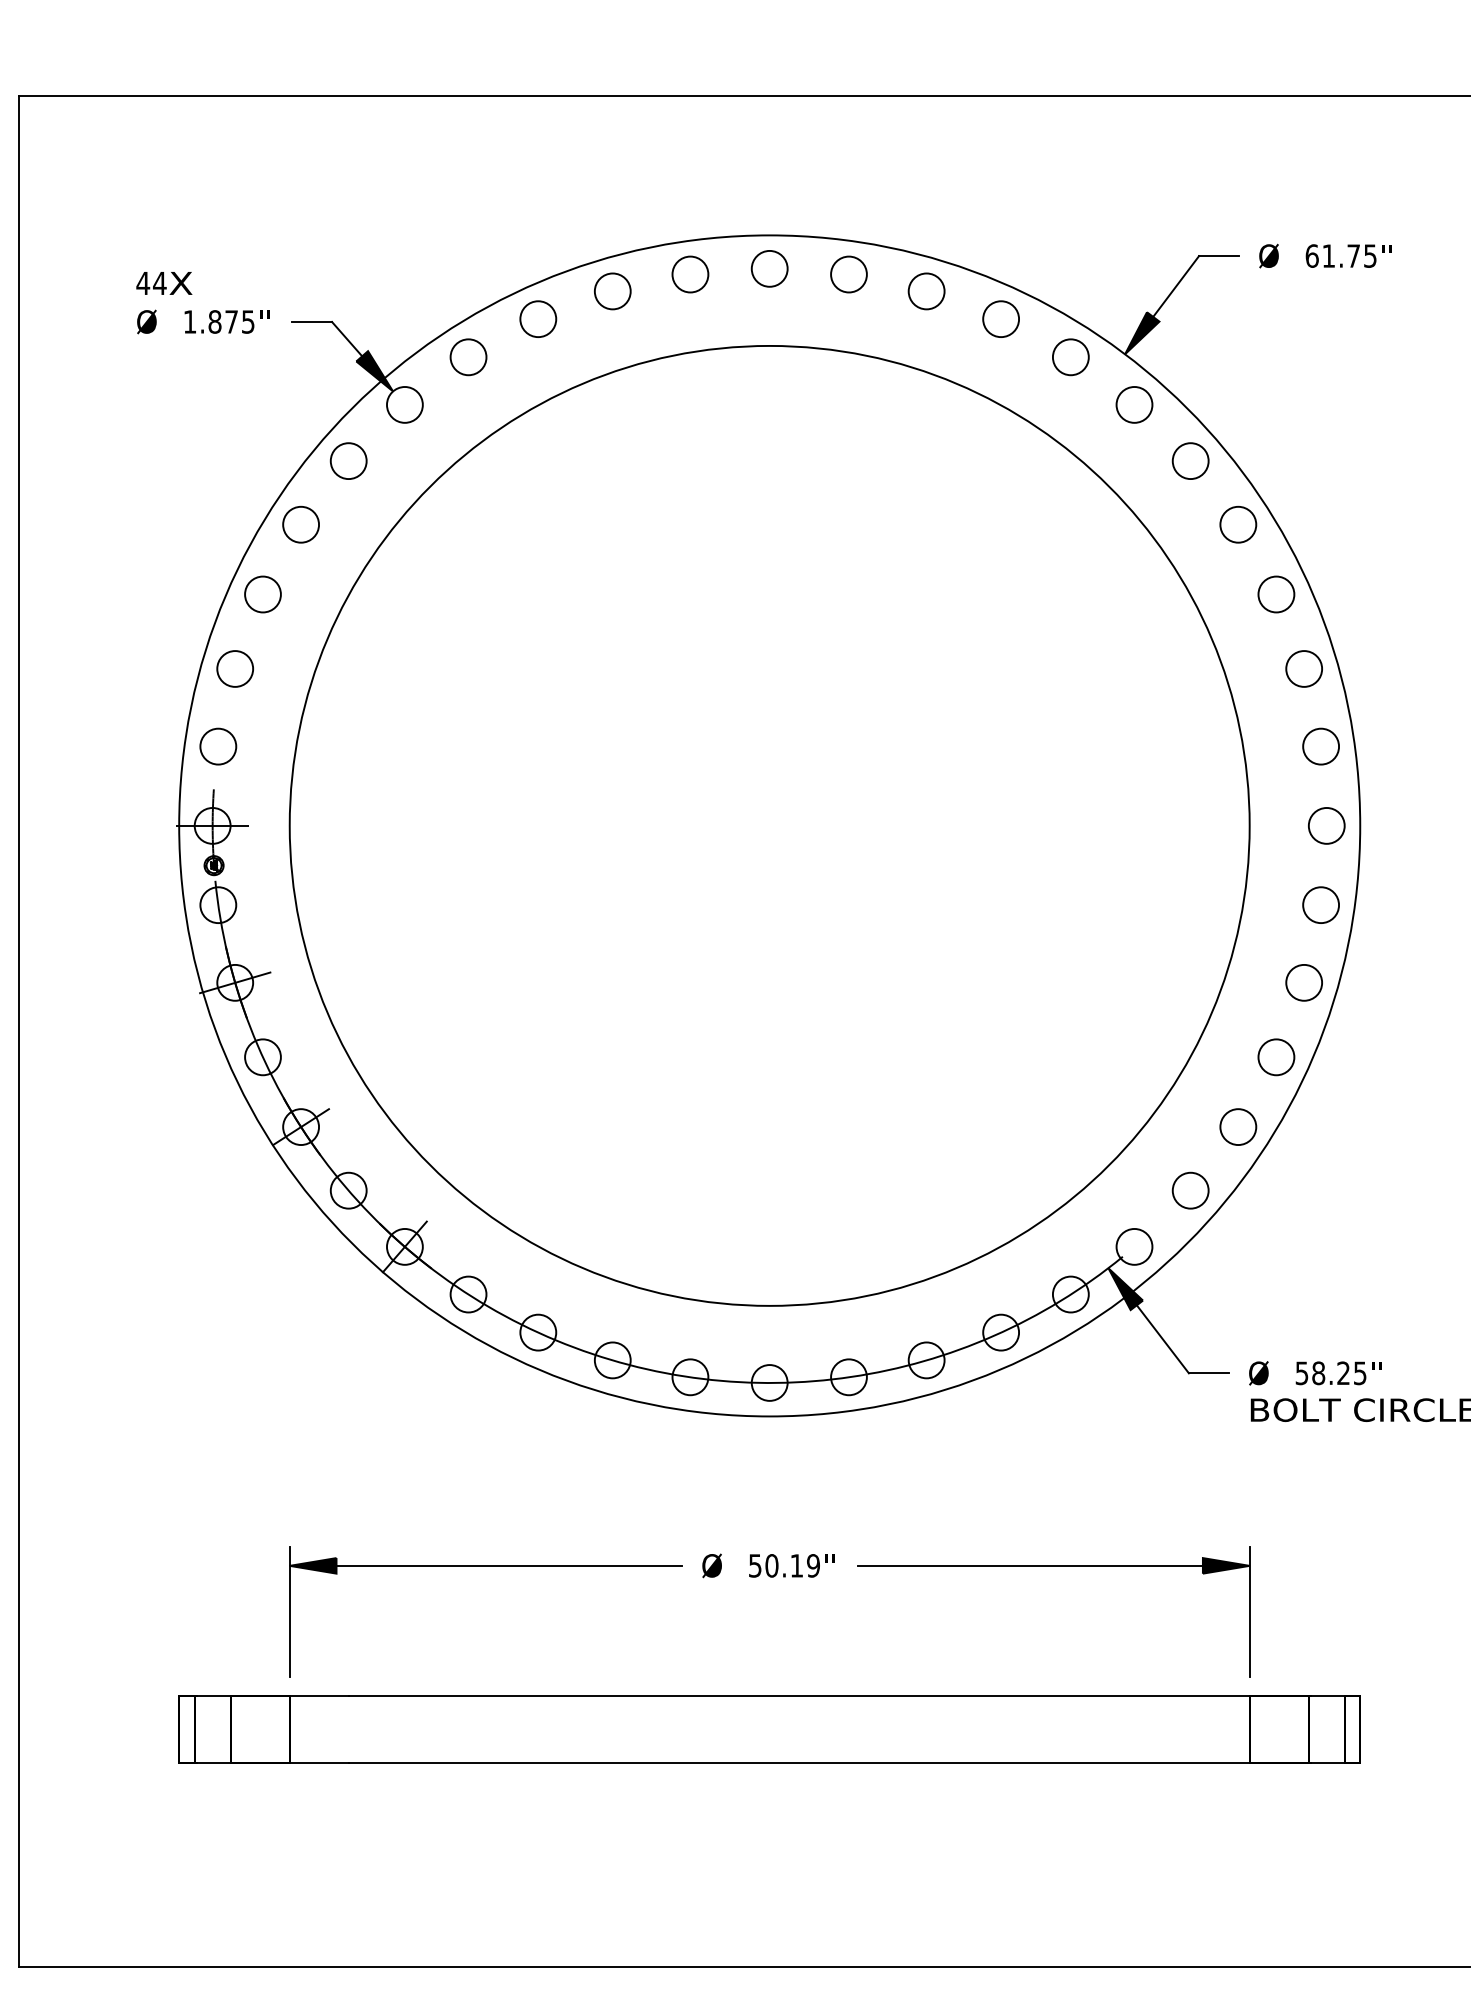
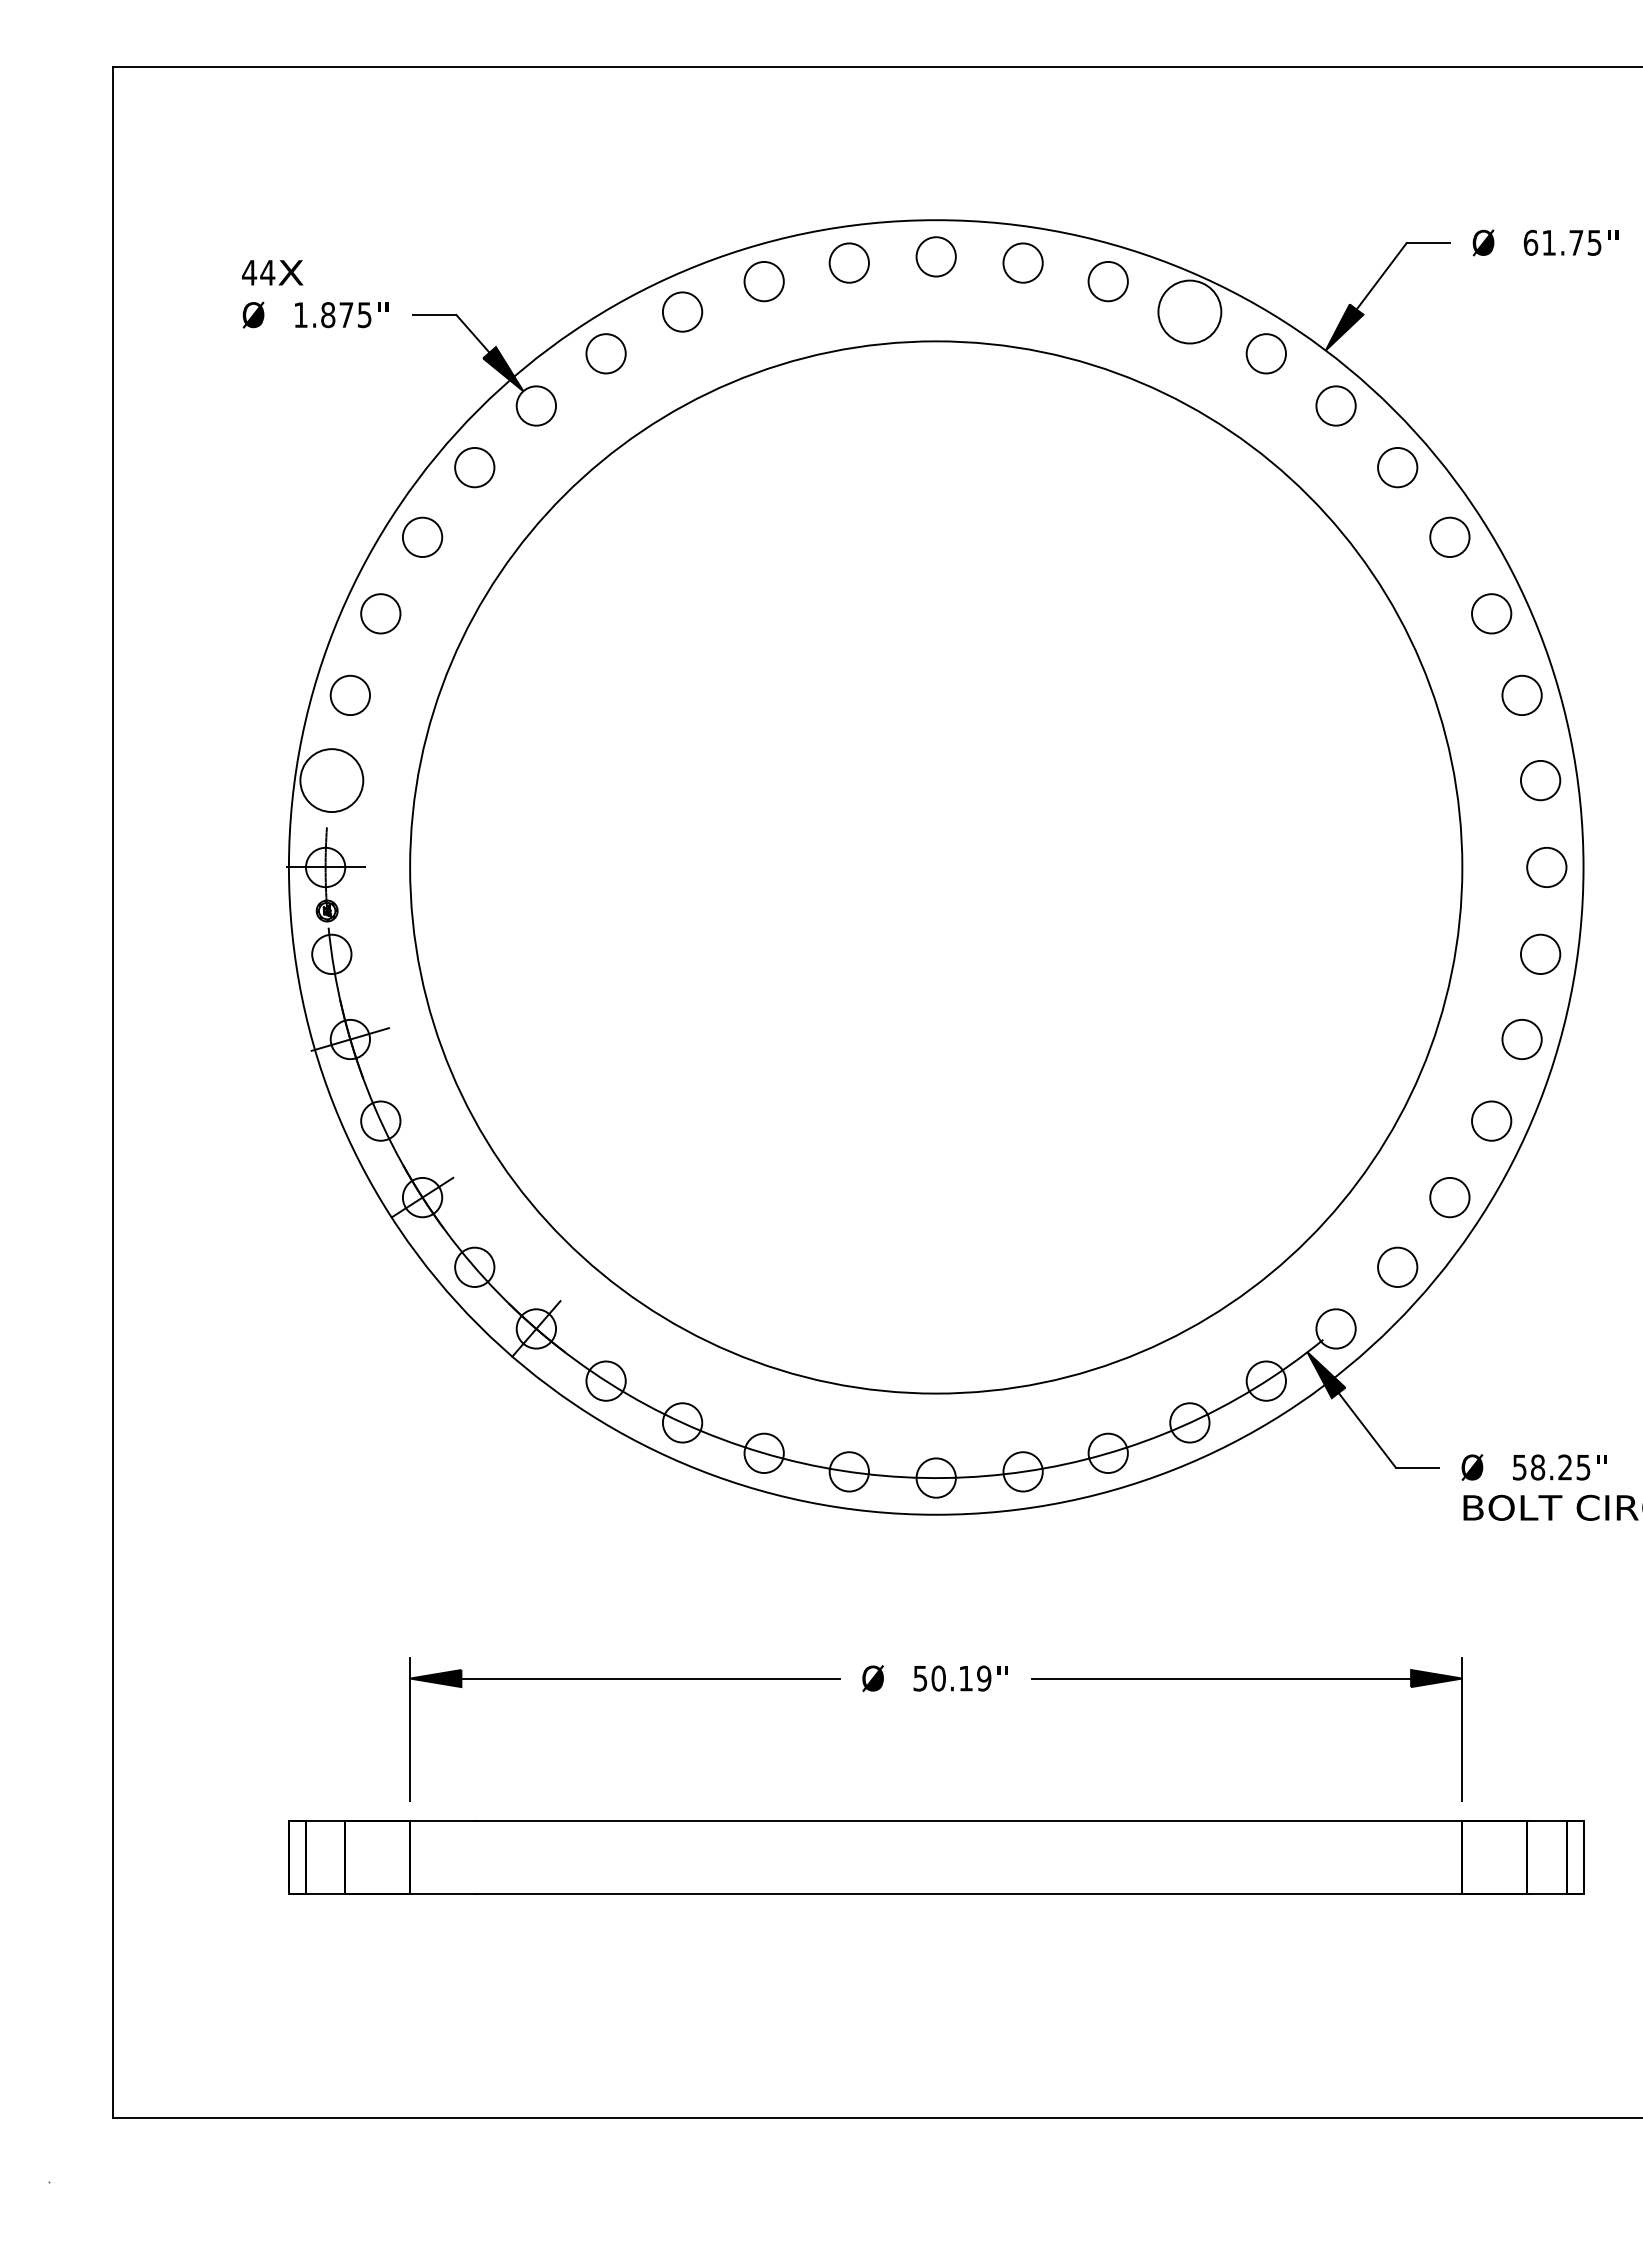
circle: (1000, 318) -> (1189, 311), size x1.6
circle: (218, 746) -> (331, 780), size x1.6

